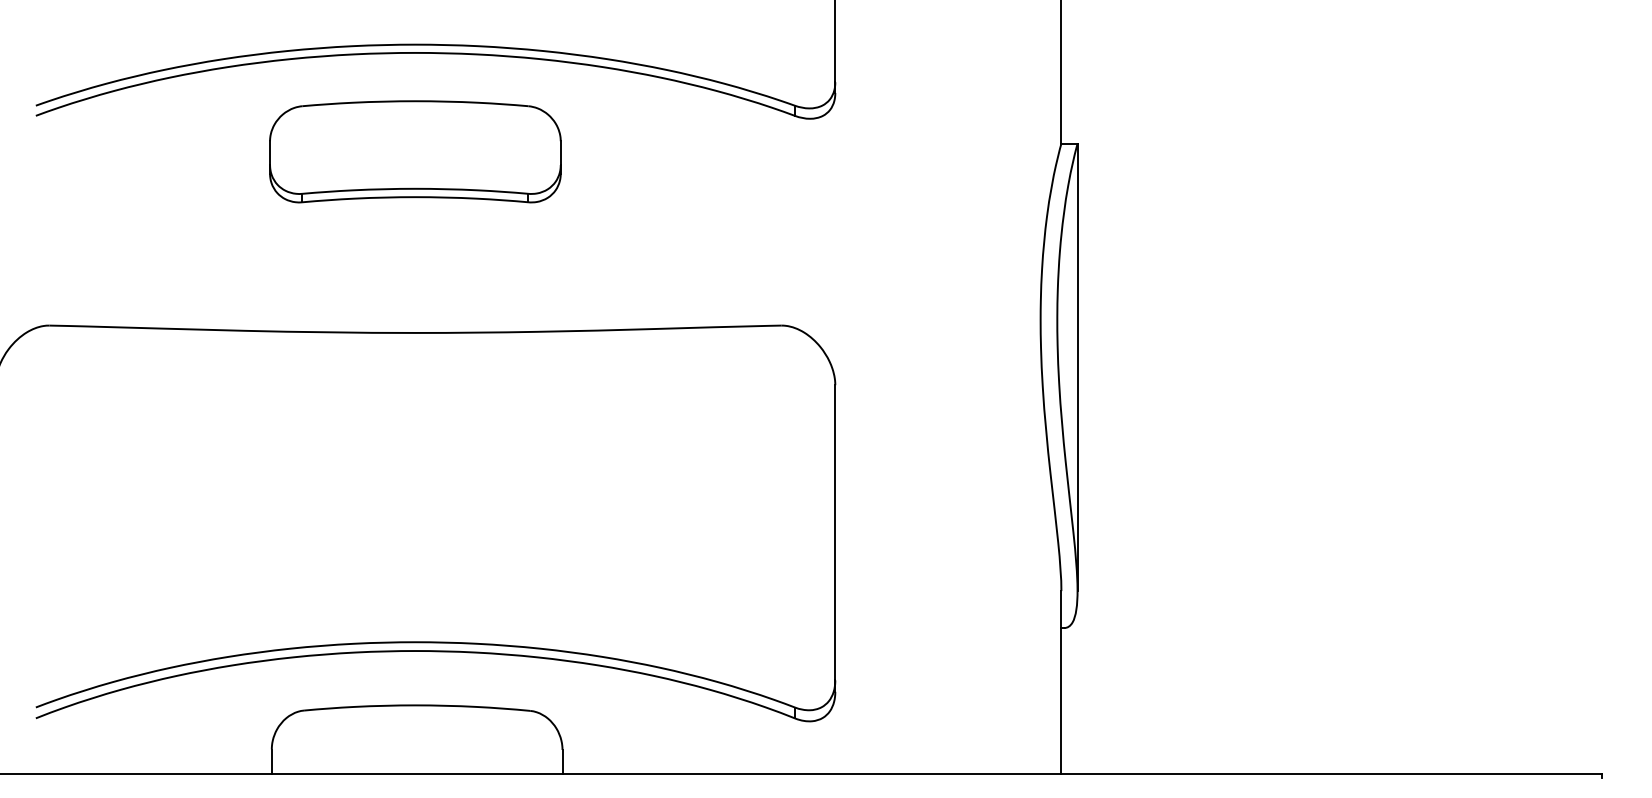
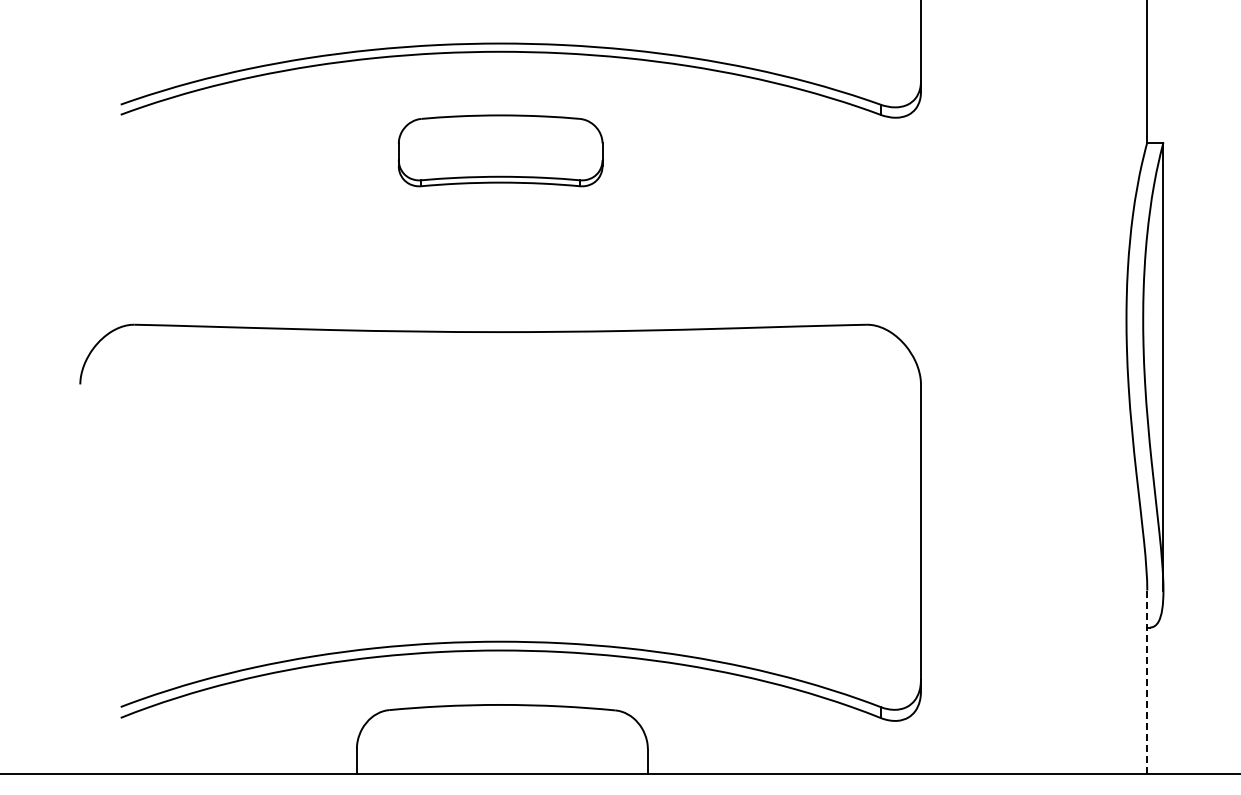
part: (415, 151) -> (500, 150), size x0.7
line: (1061, 682) -> (1147, 682), solid -> dashed

